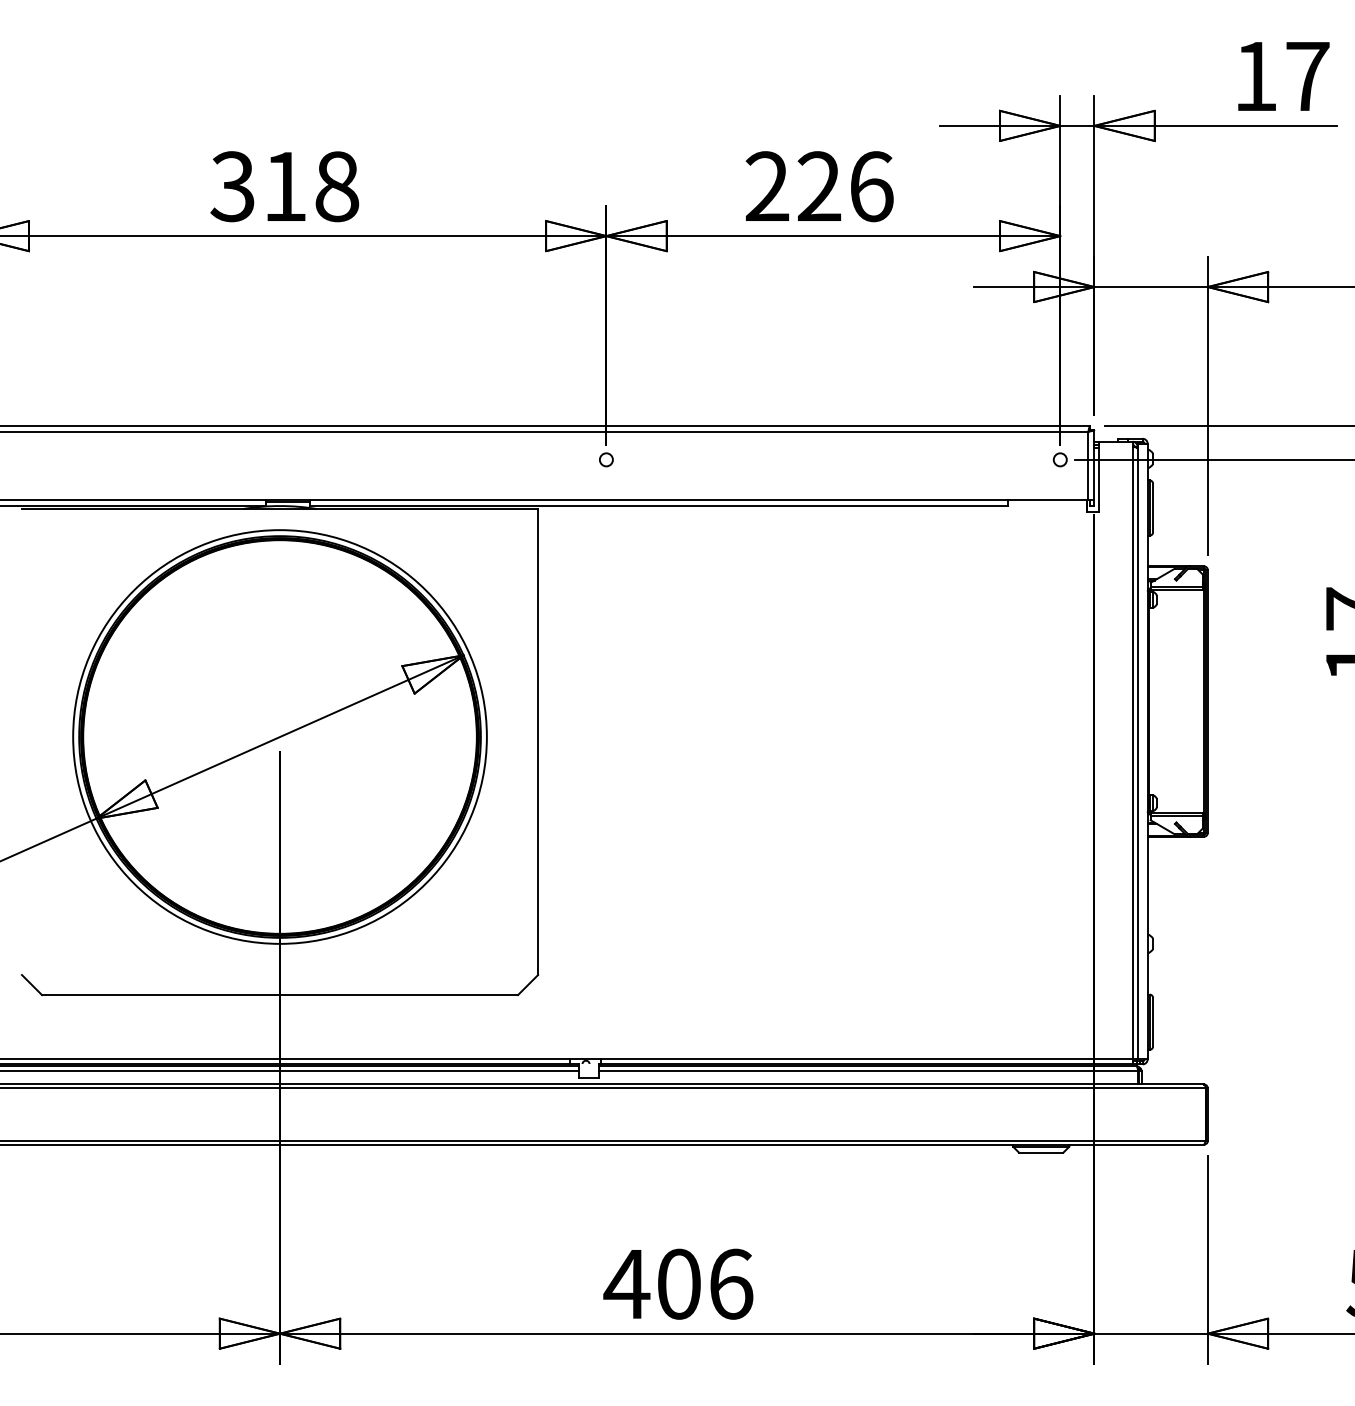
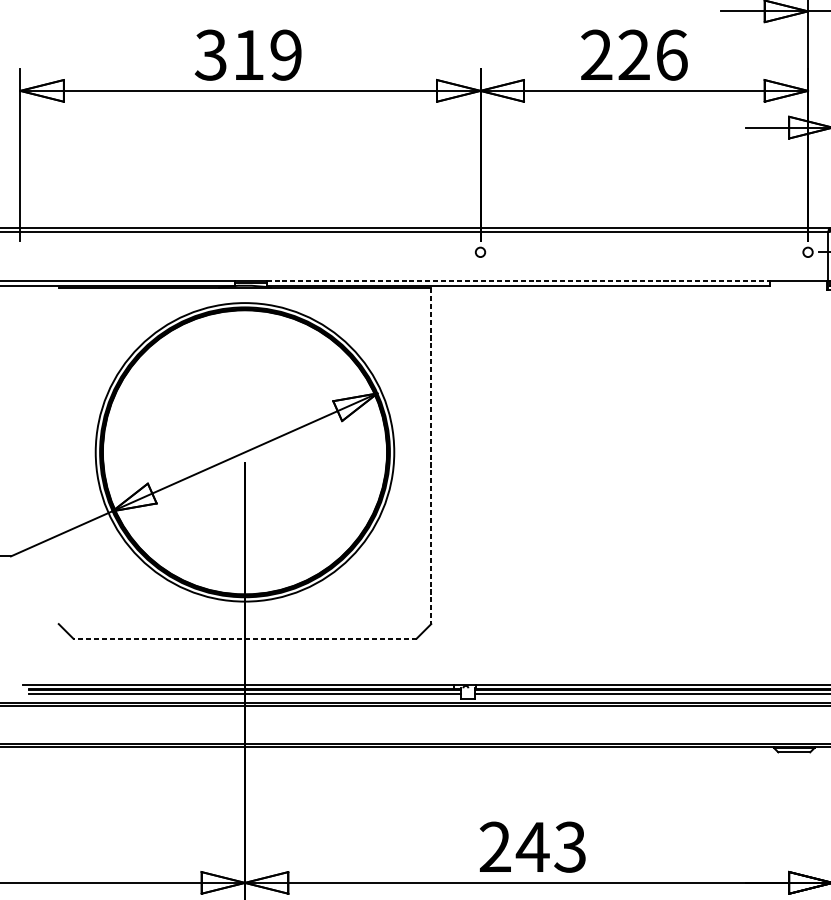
text: (337, 186) -> (286, 55), 318 -> 319
line: (659, 500) -> (518, 281), solid -> dashed
line: (538, 742) -> (431, 456), solid -> dashed
line: (280, 995) -> (245, 638), solid -> dashed
text: (678, 1283) -> (532, 846), 406 -> 243

